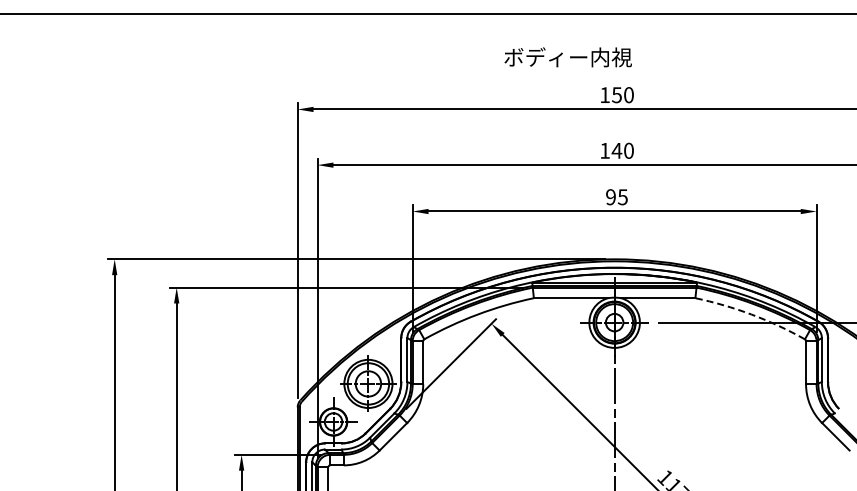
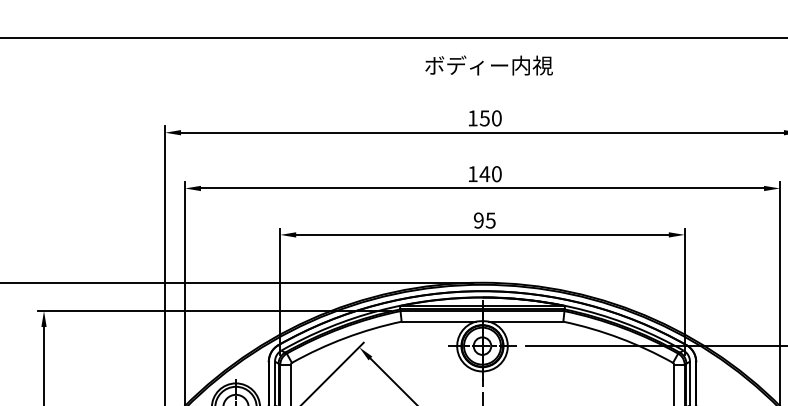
text: (567, 57) -> (488, 65), moved
arc: (751, 314) -> (619, 338), dashed -> solid

